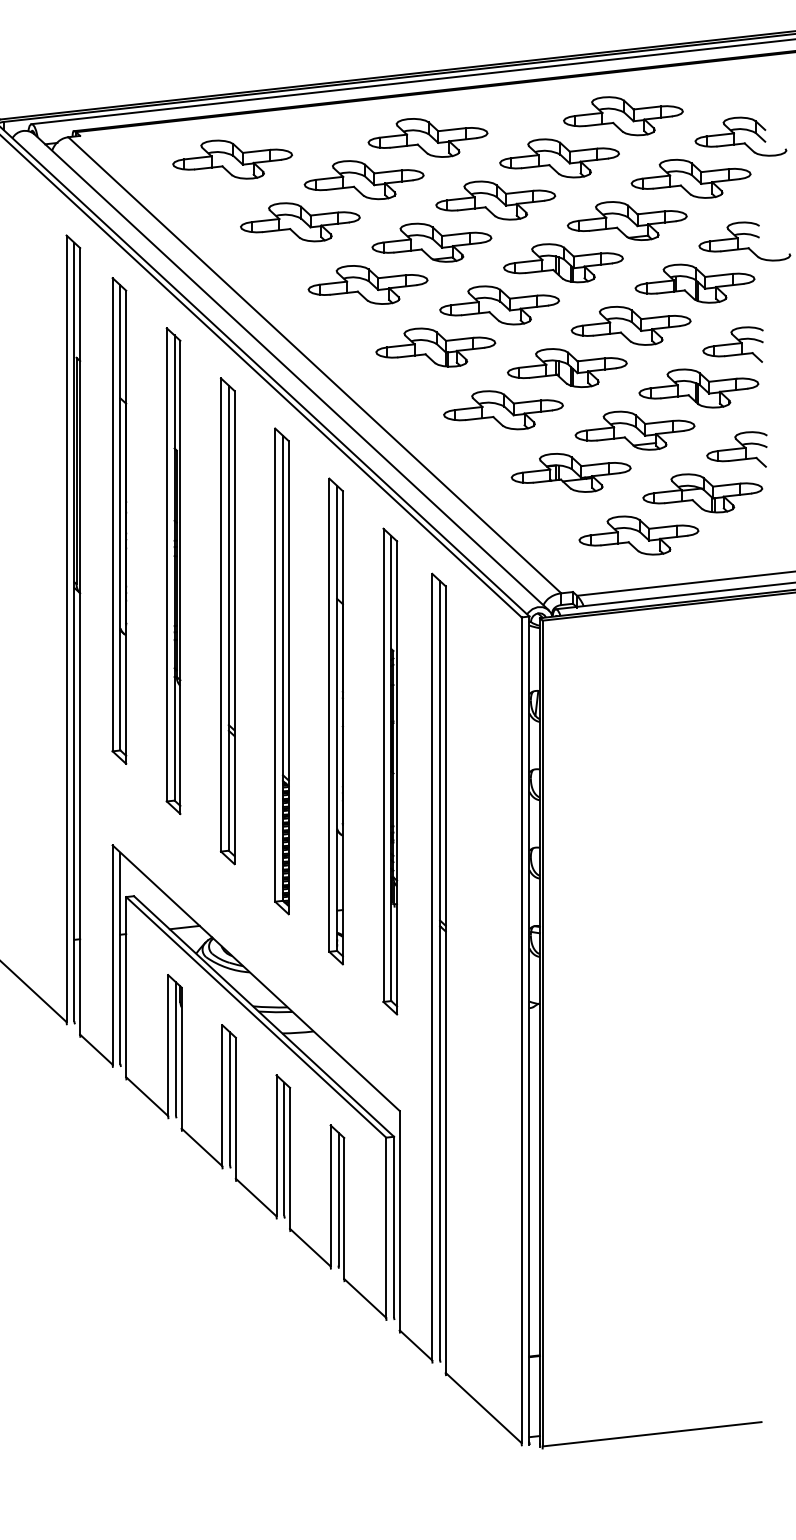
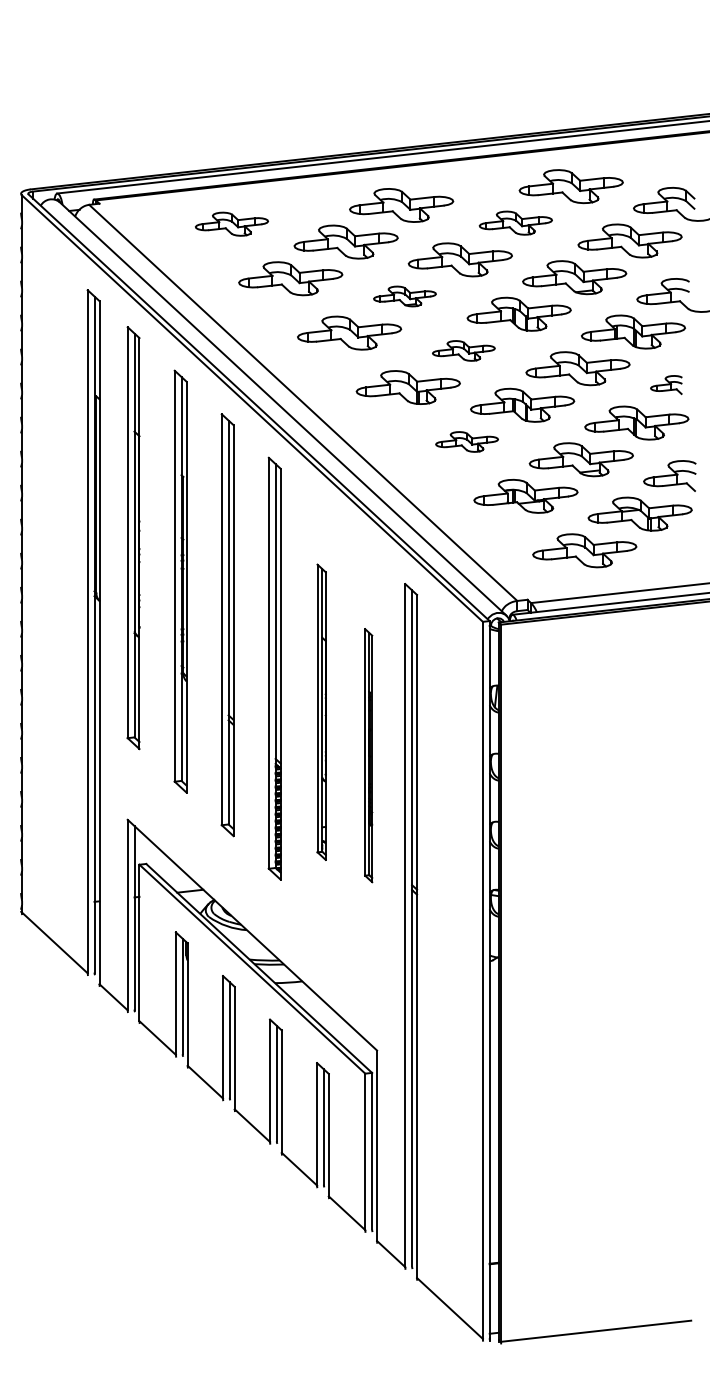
part: (559, 157) -> (515, 222), size x0.7
part: (232, 158) -> (231, 223), size x0.7
part: (431, 242) -> (404, 296), size x0.6
part: (499, 304) -> (463, 350), size x0.6
part: (733, 344) -> (666, 384), size x0.6
part: (502, 409) -> (466, 441), size x0.6
part: (335, 721) -> (321, 712), size x0.7
part: (389, 771) -> (368, 755), size x0.6

